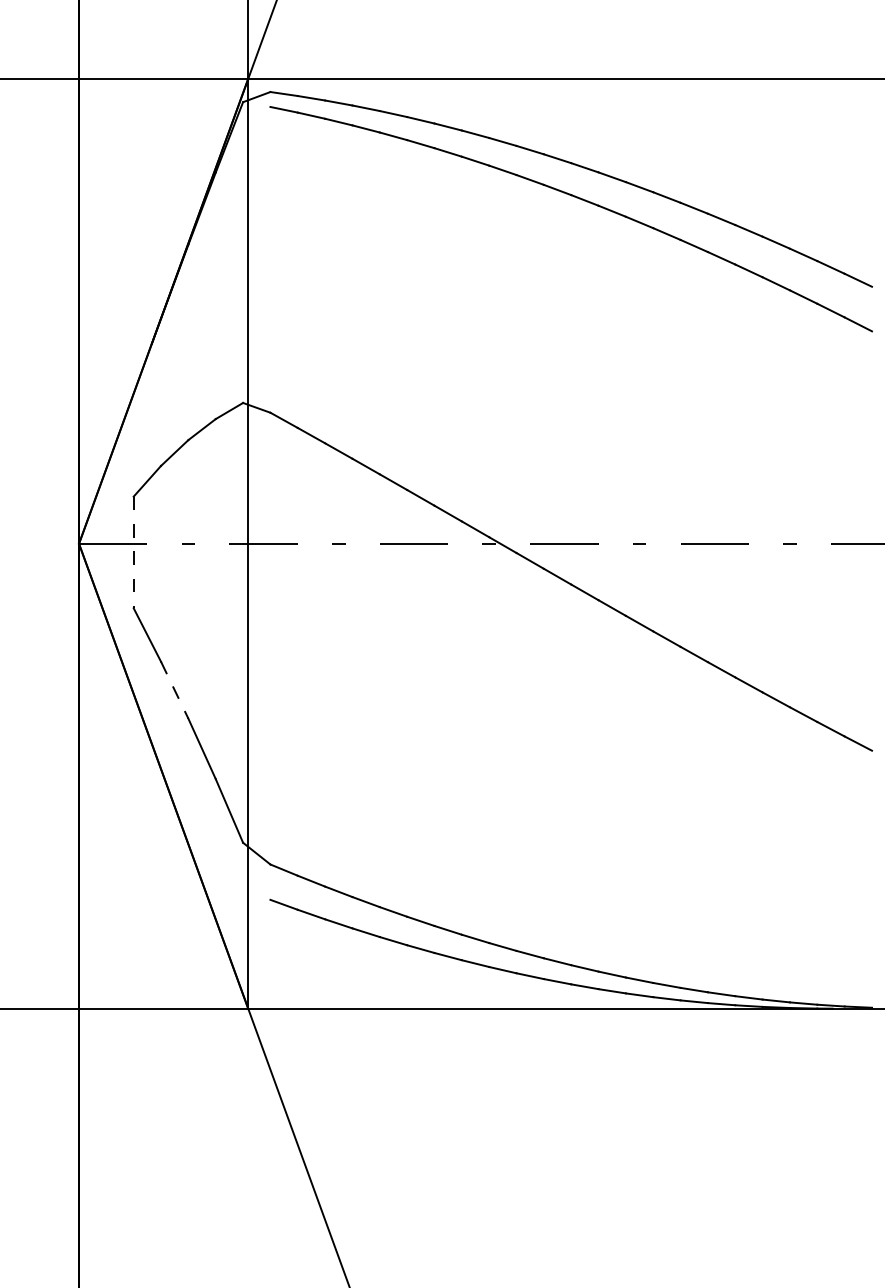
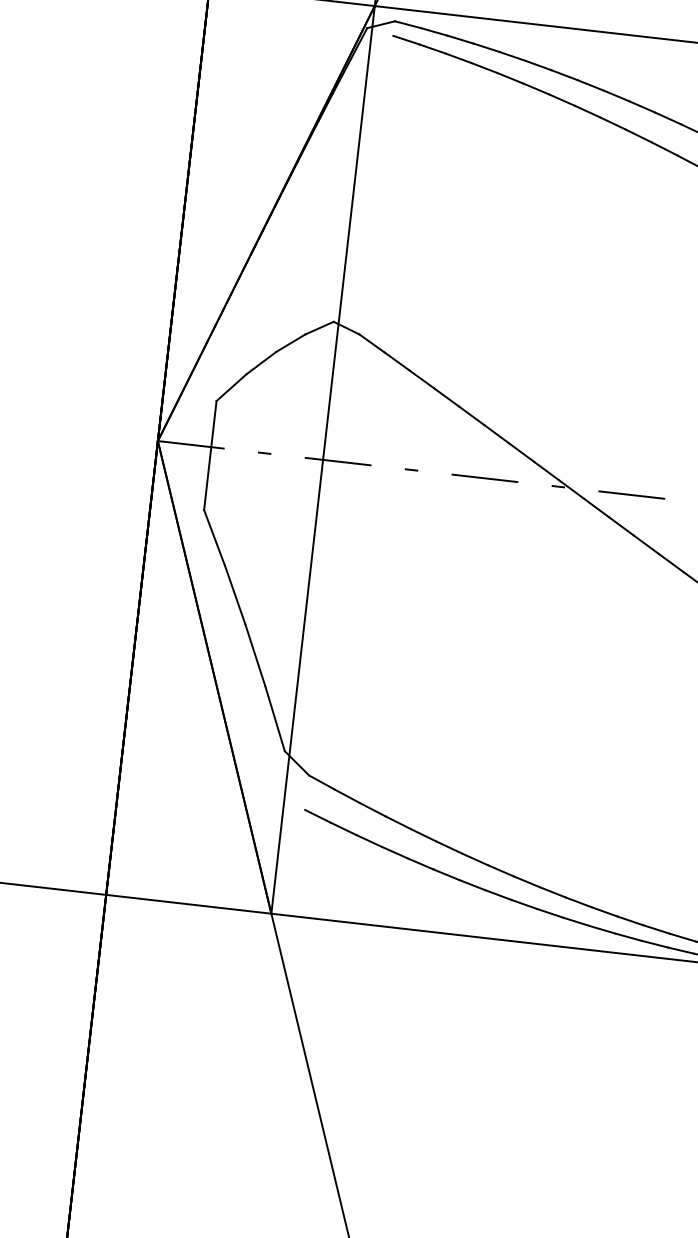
line: (133, 552) -> (210, 455), dashed -> solid
line: (174, 690) -> (234, 594), dashed -> solid

